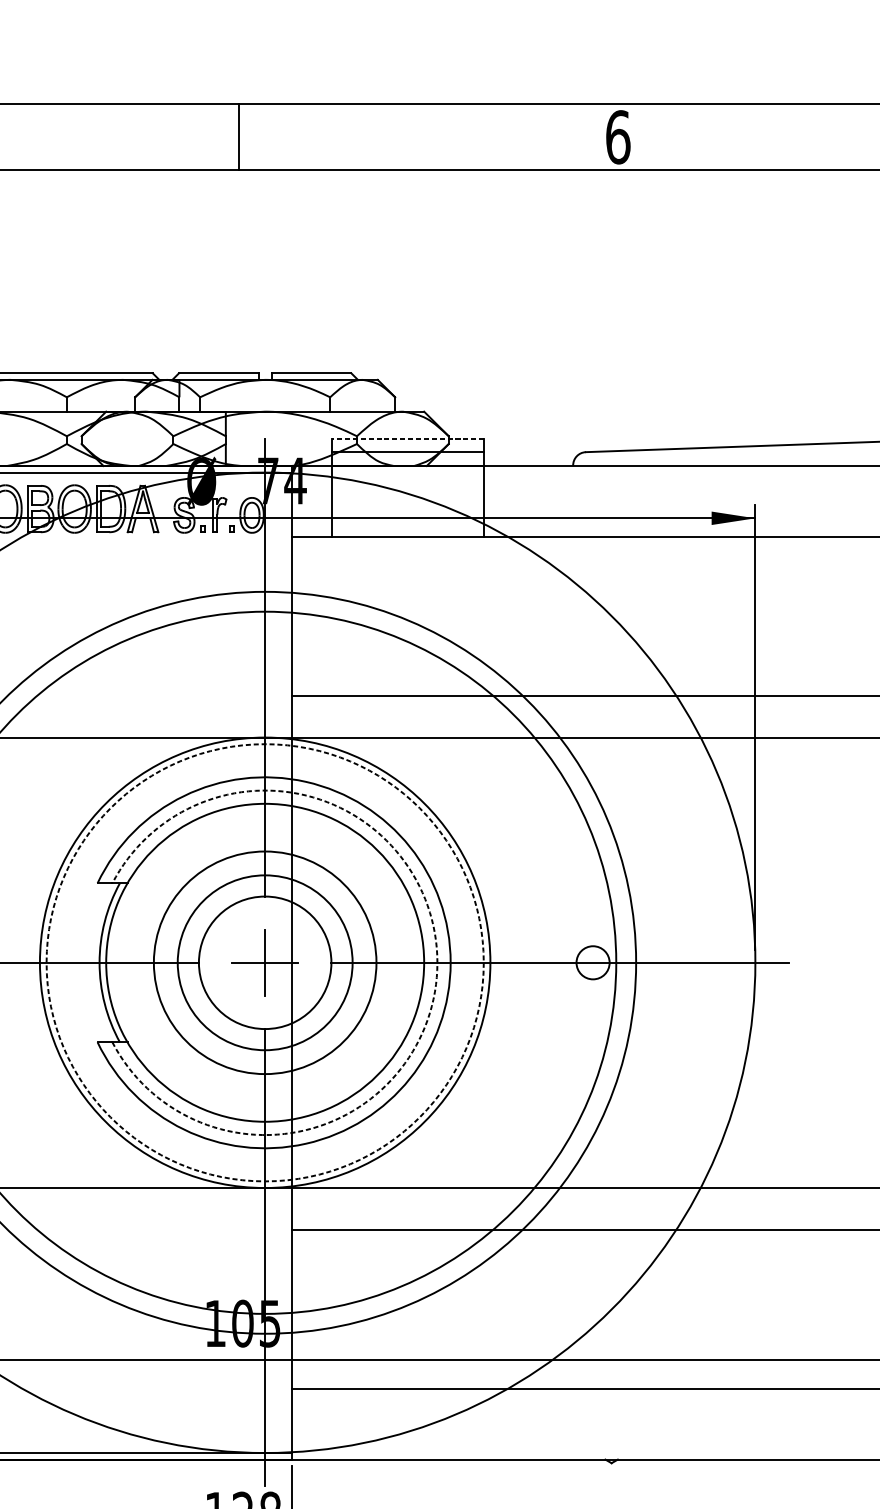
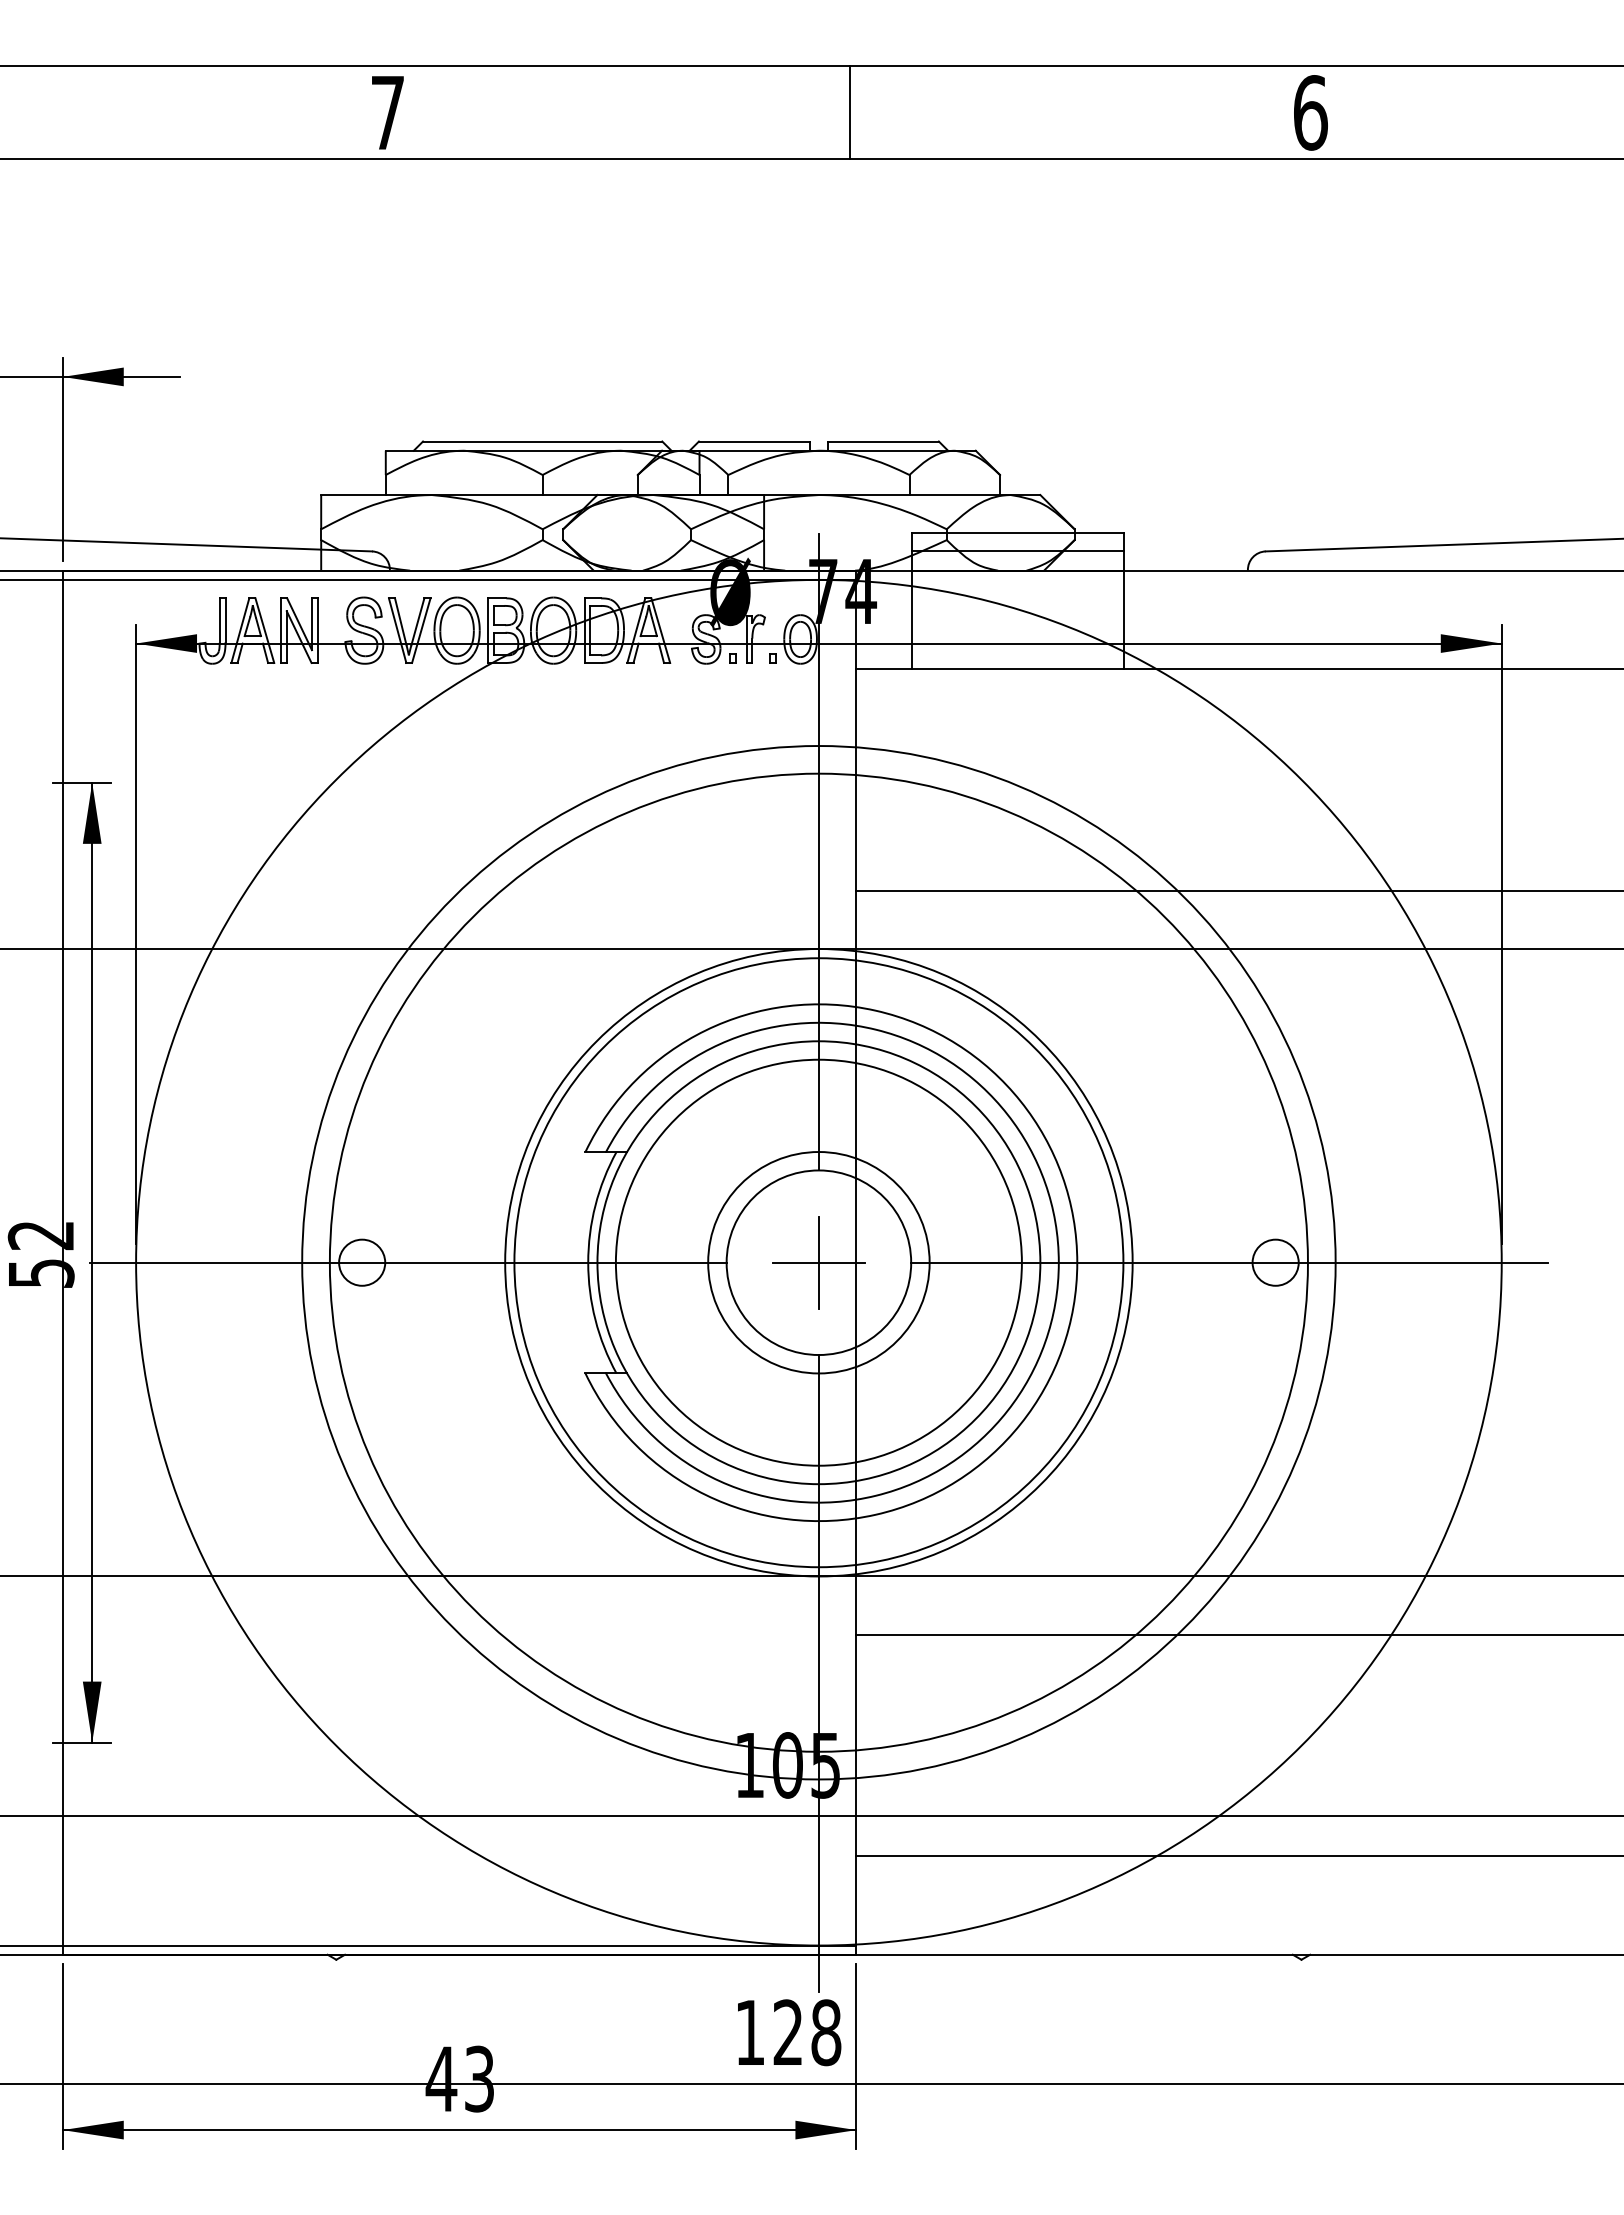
line: (239, 137) -> (850, 112), moved
line: (407, 439) -> (1017, 533), dashed -> solid
circle: (264, 962) -> (818, 1262), dashed -> solid
circle: (264, 962) -> (818, 1262), size x0.71
circle: (264, 962) -> (818, 1262), size x1.67
arc: (437, 962) -> (1058, 1262), dashed -> solid

